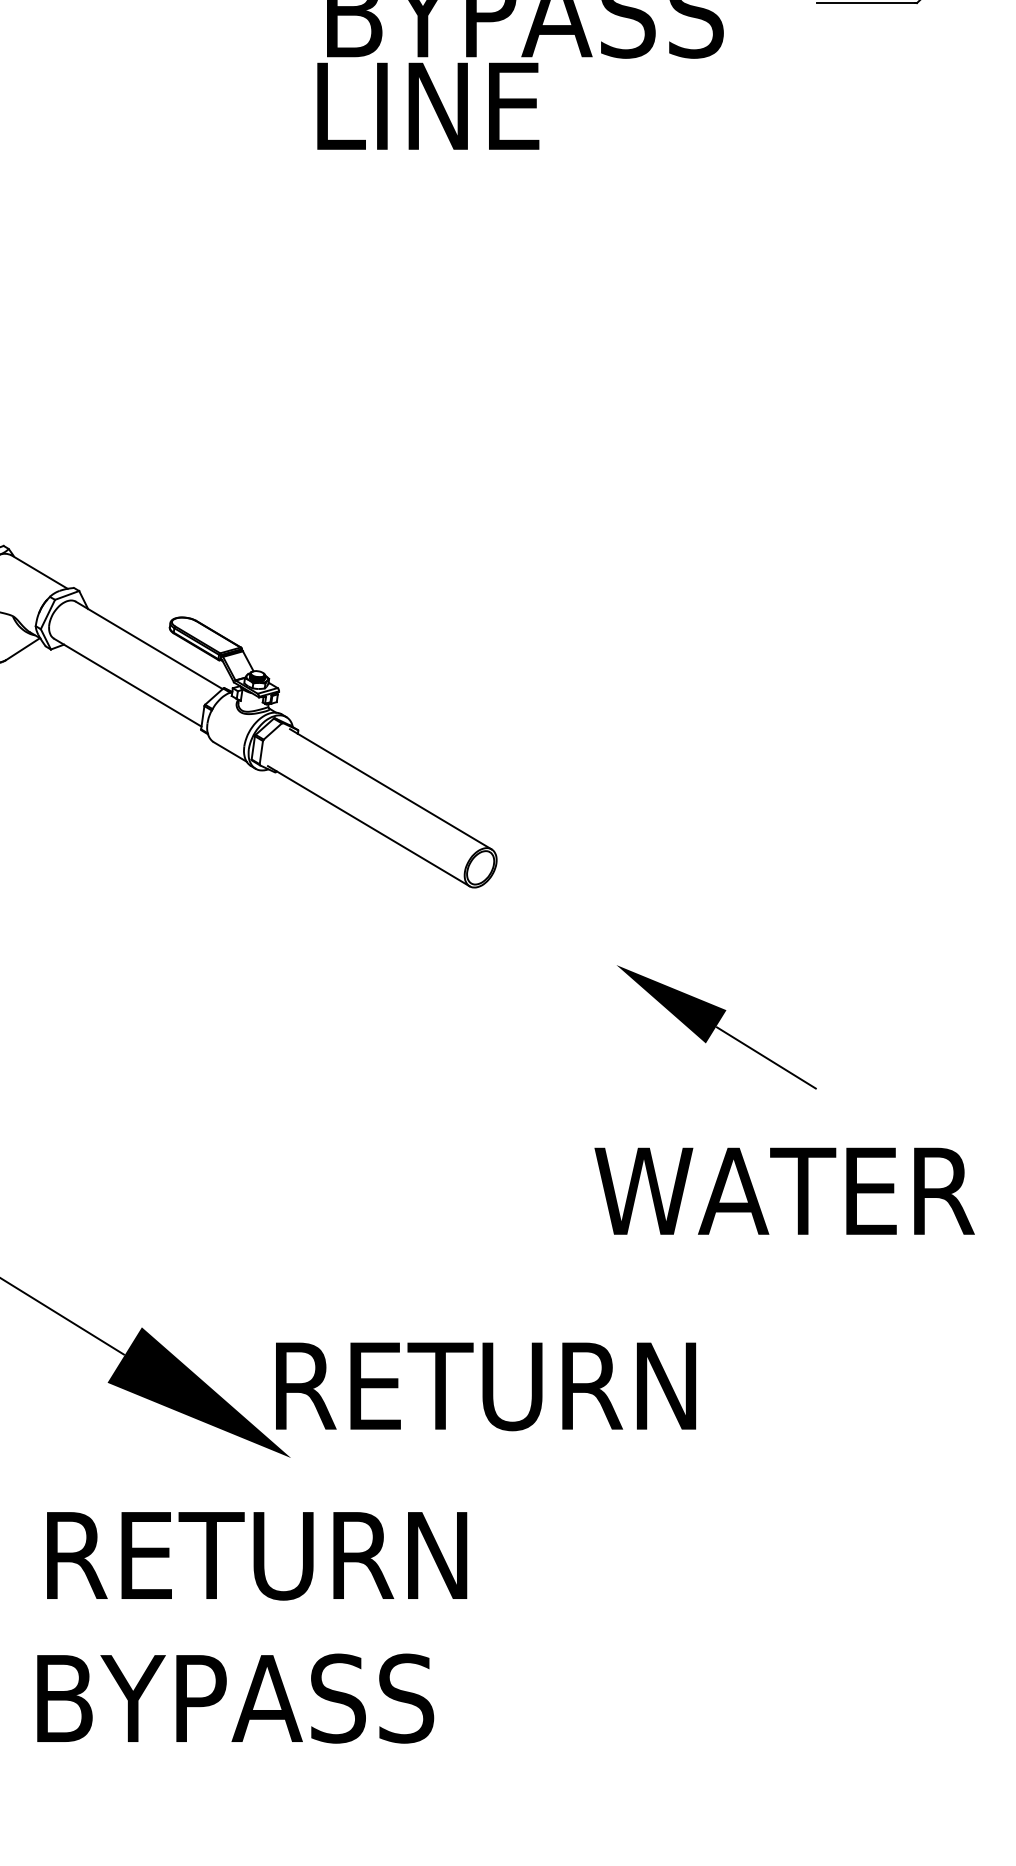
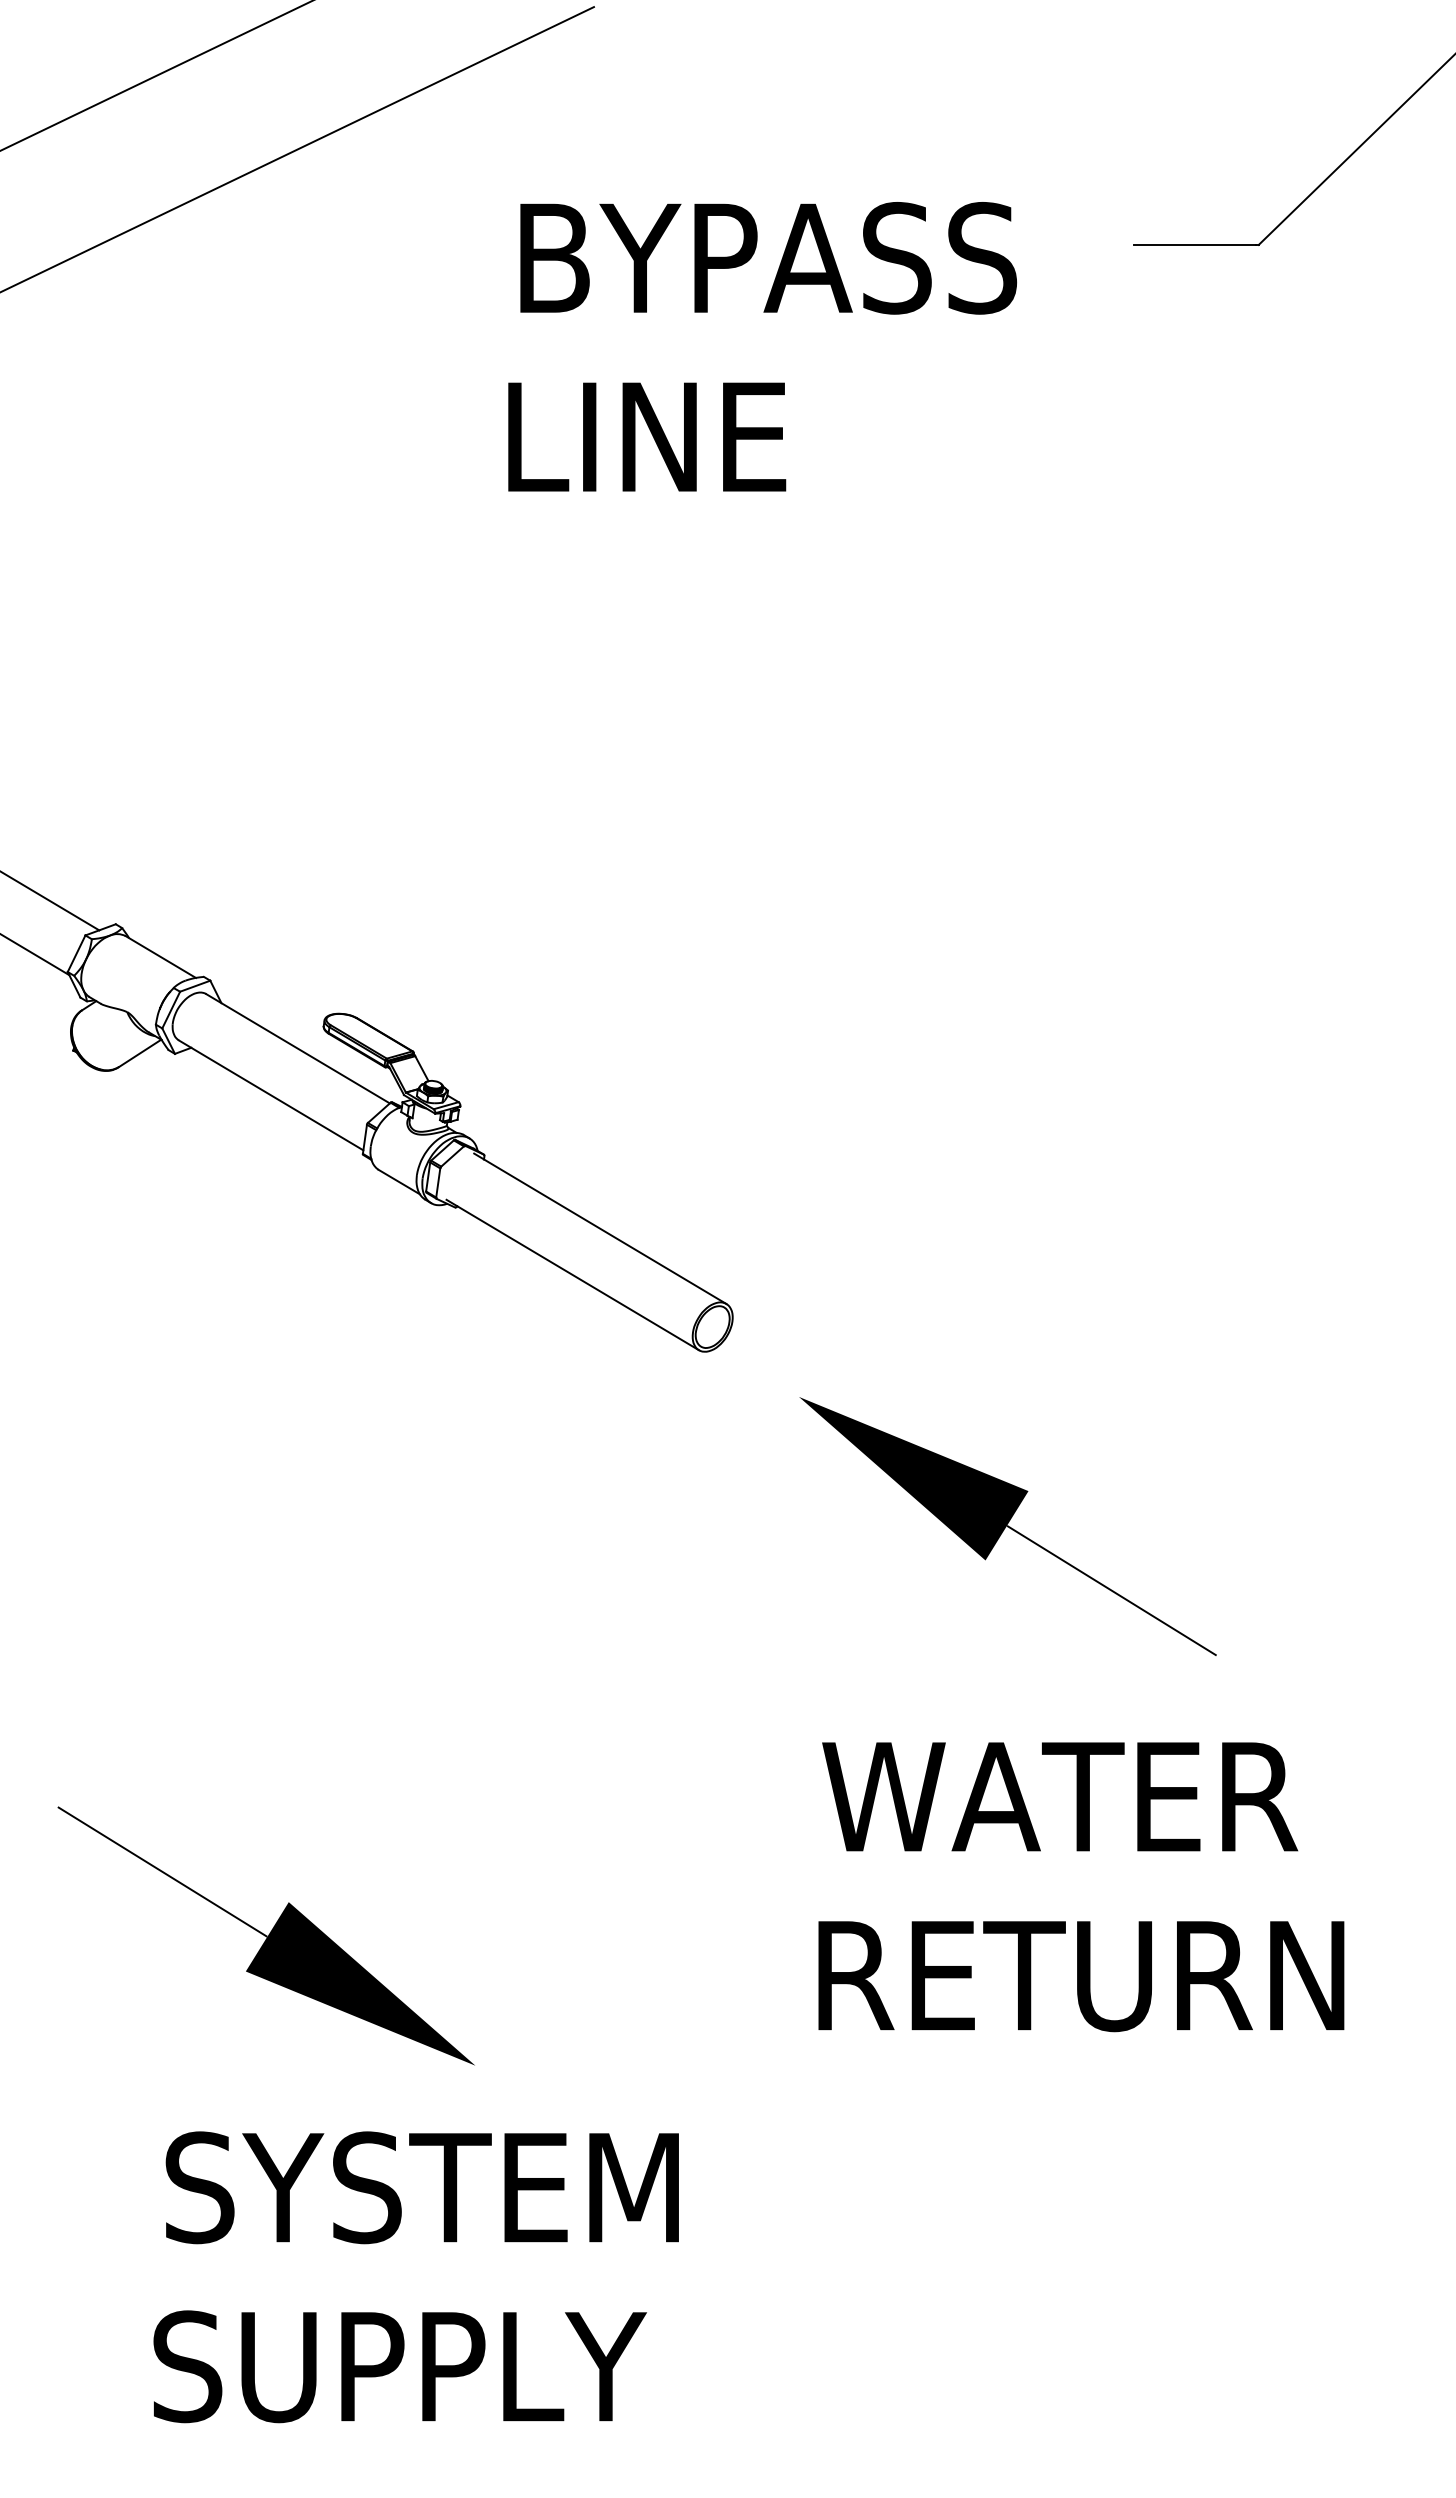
text: (428, 105) -> (647, 436), moved
part: (716, 1027) -> (1007, 1526), size x1.67
text: (784, 1190) -> (1060, 1796), moved
text: (486, 1386) -> (1081, 1976), moved
text: (255, 1555) -> (430, 2187), RETURN -> SYSTEM
text: (233, 1698) -> (403, 2366), BYPASS -> SUPPLY

